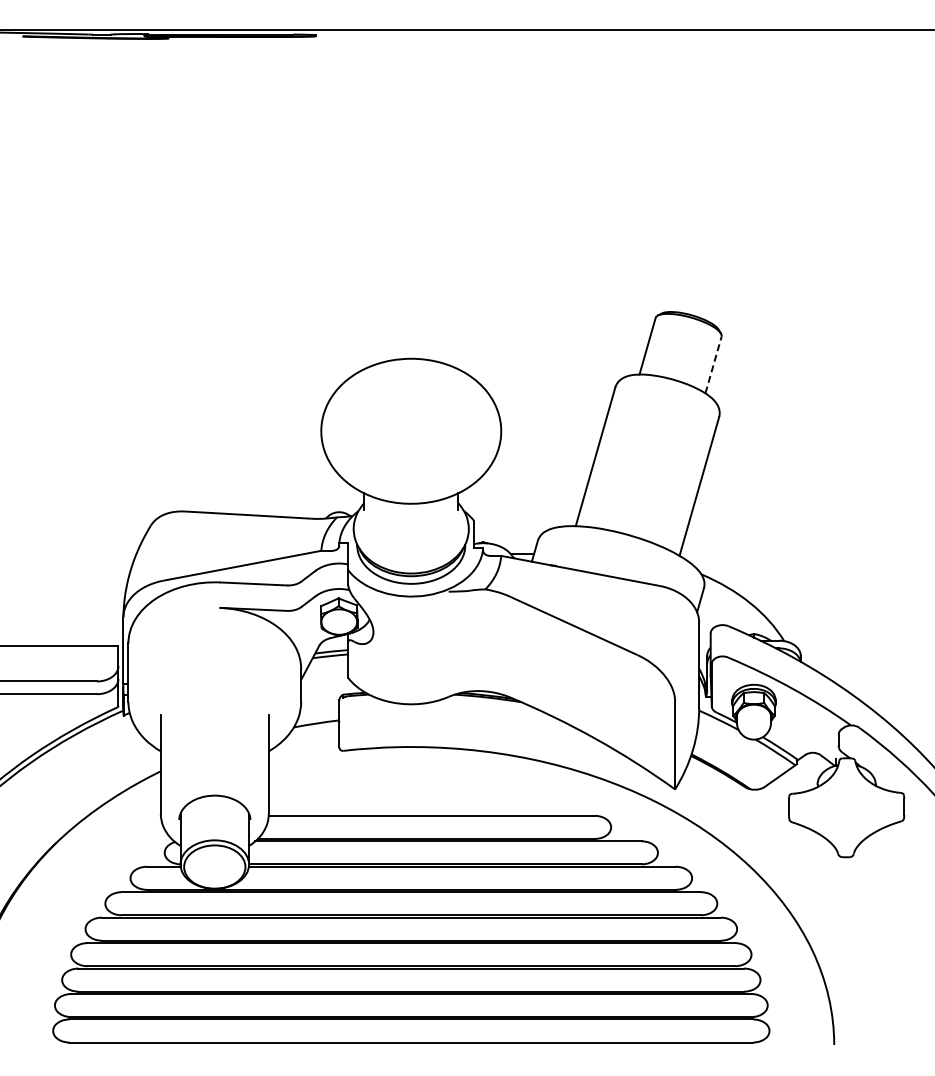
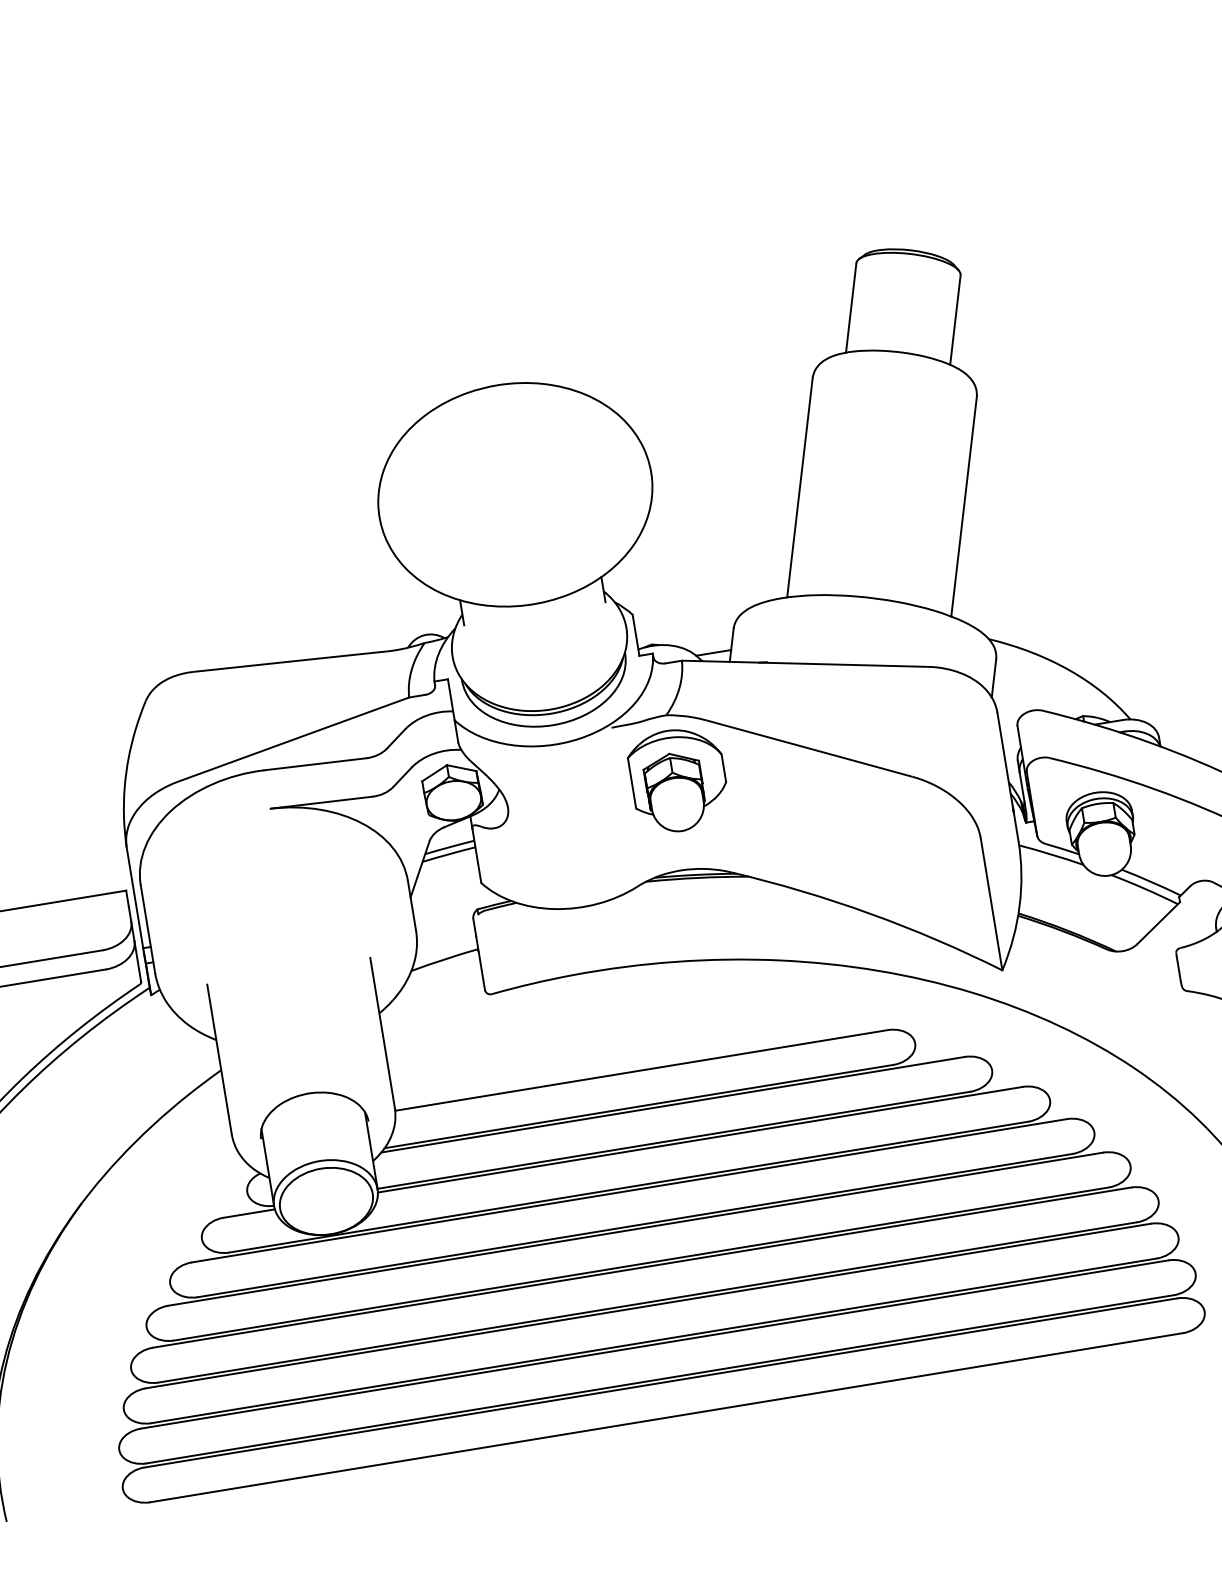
line: (713, 364) -> (955, 319), dashed -> solid
part: (486, 632) -> (678, 780), added

